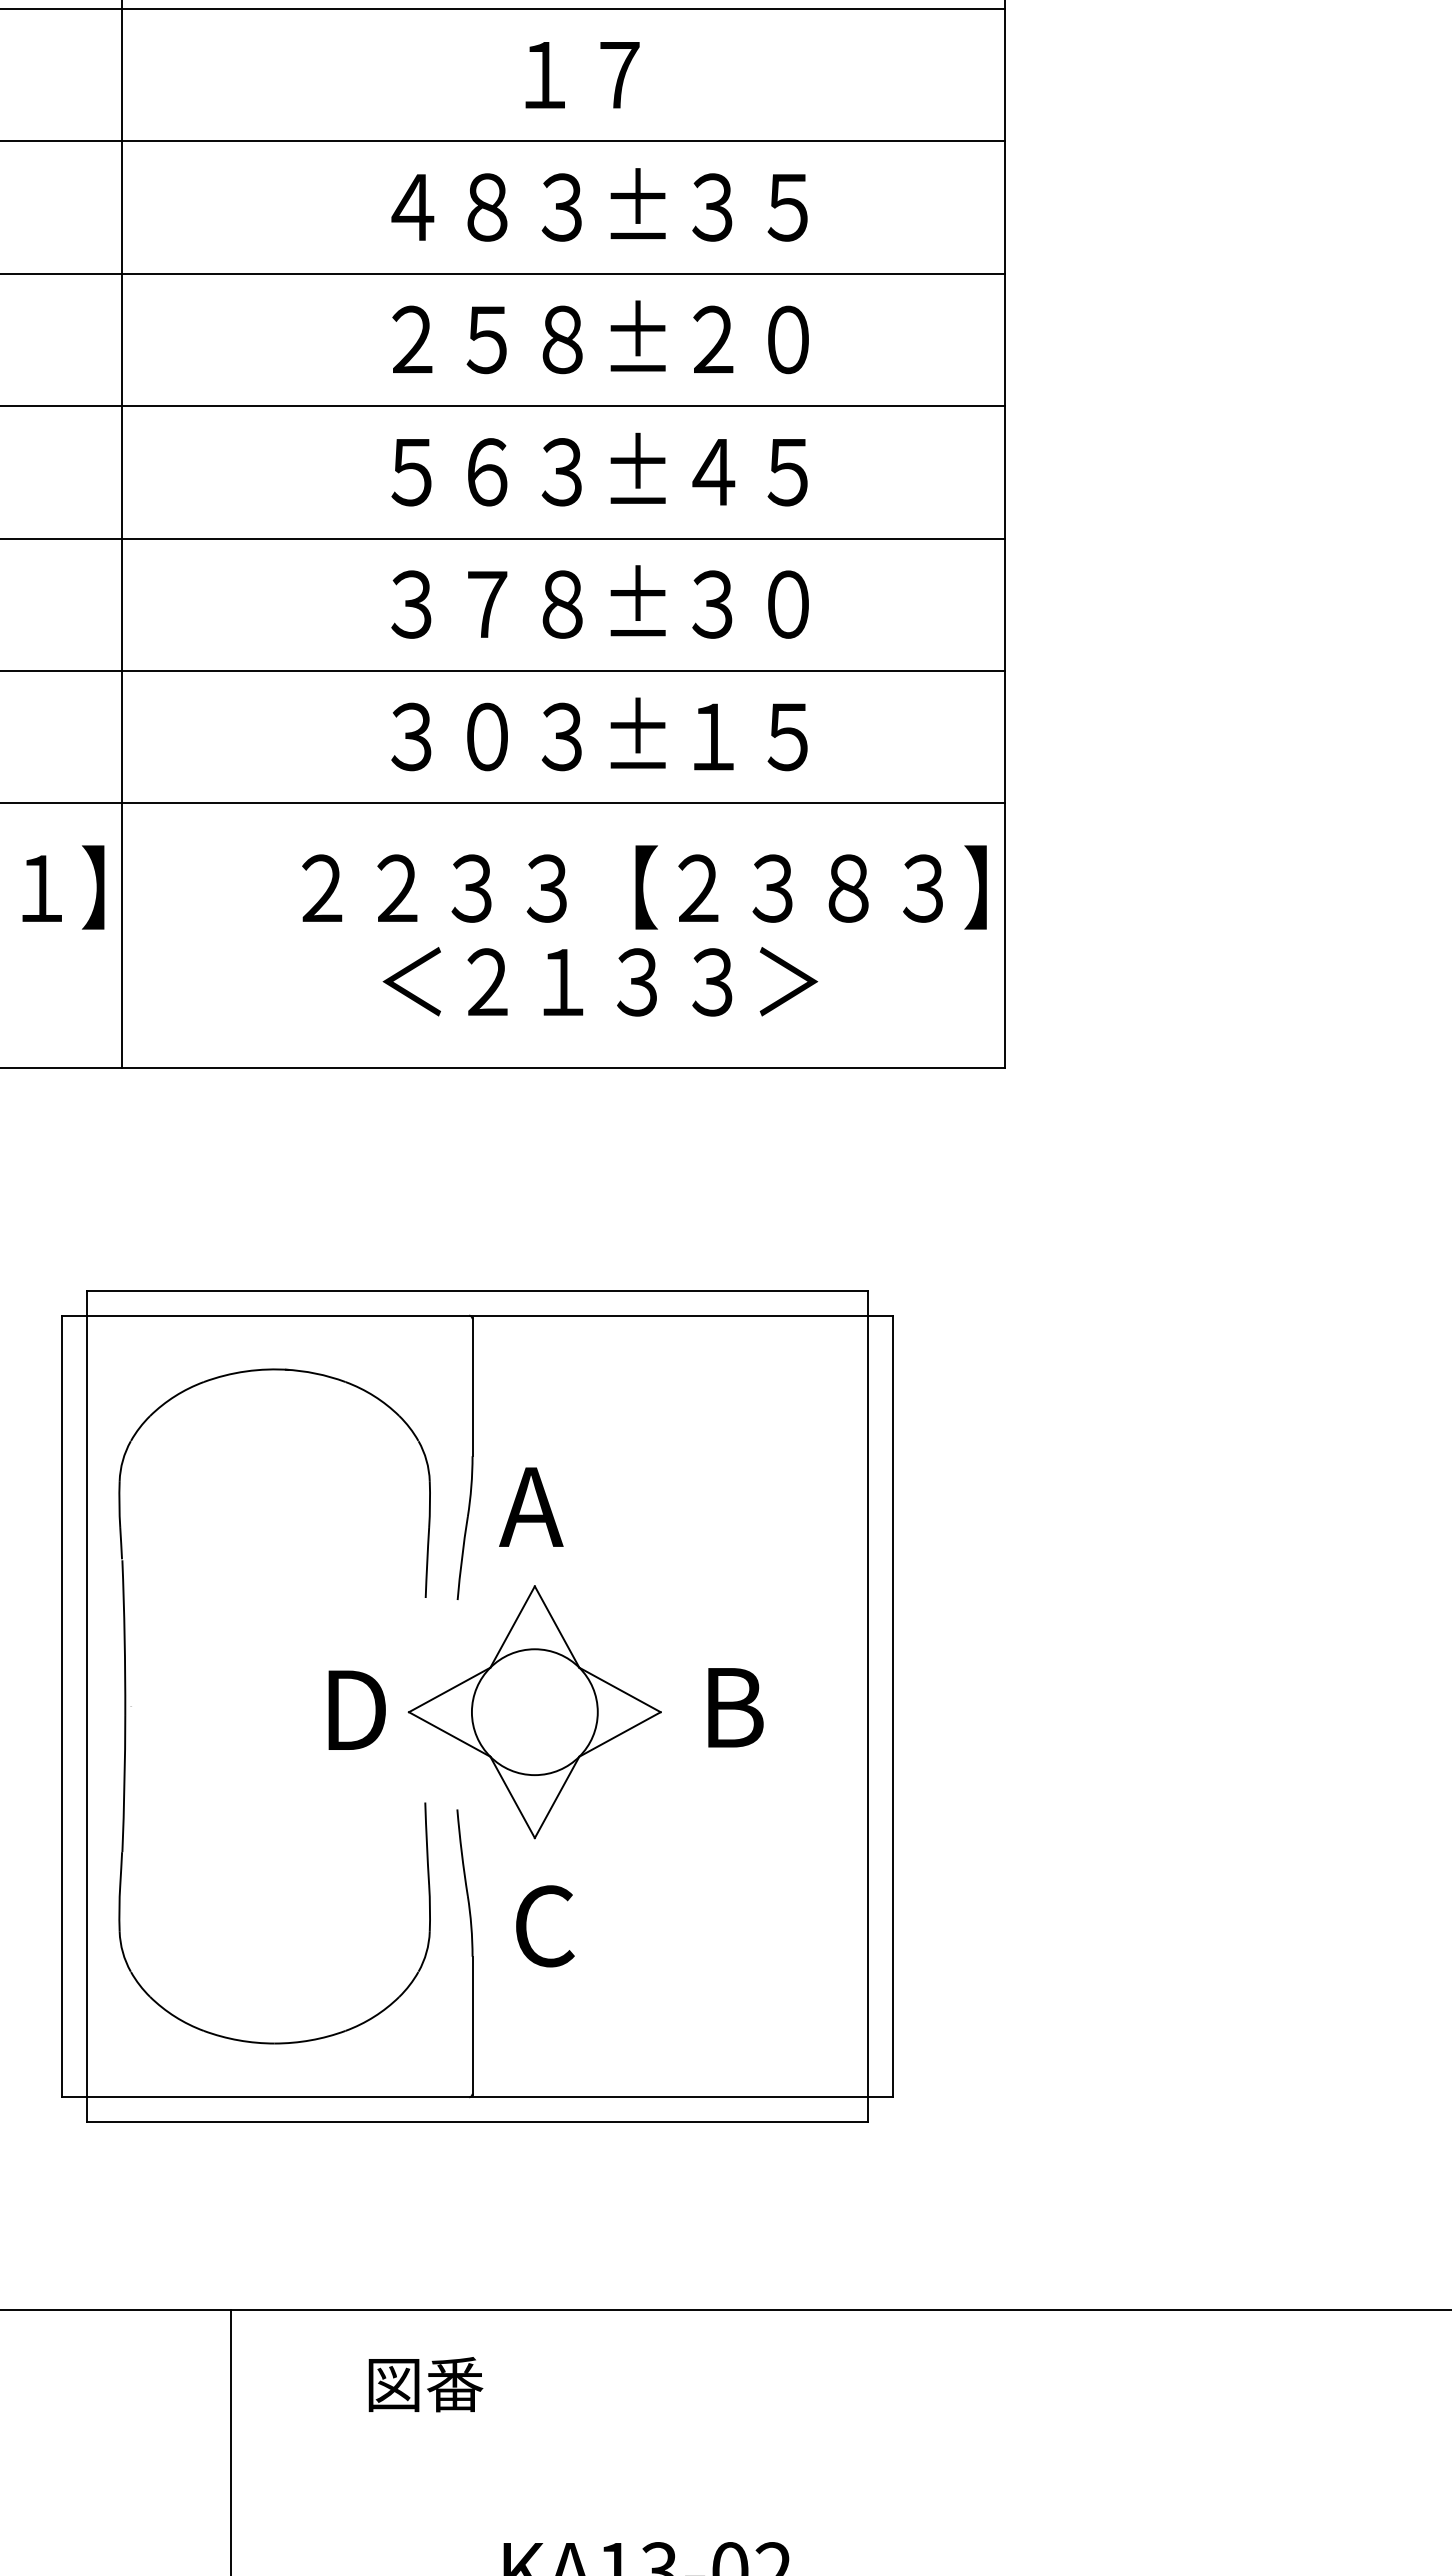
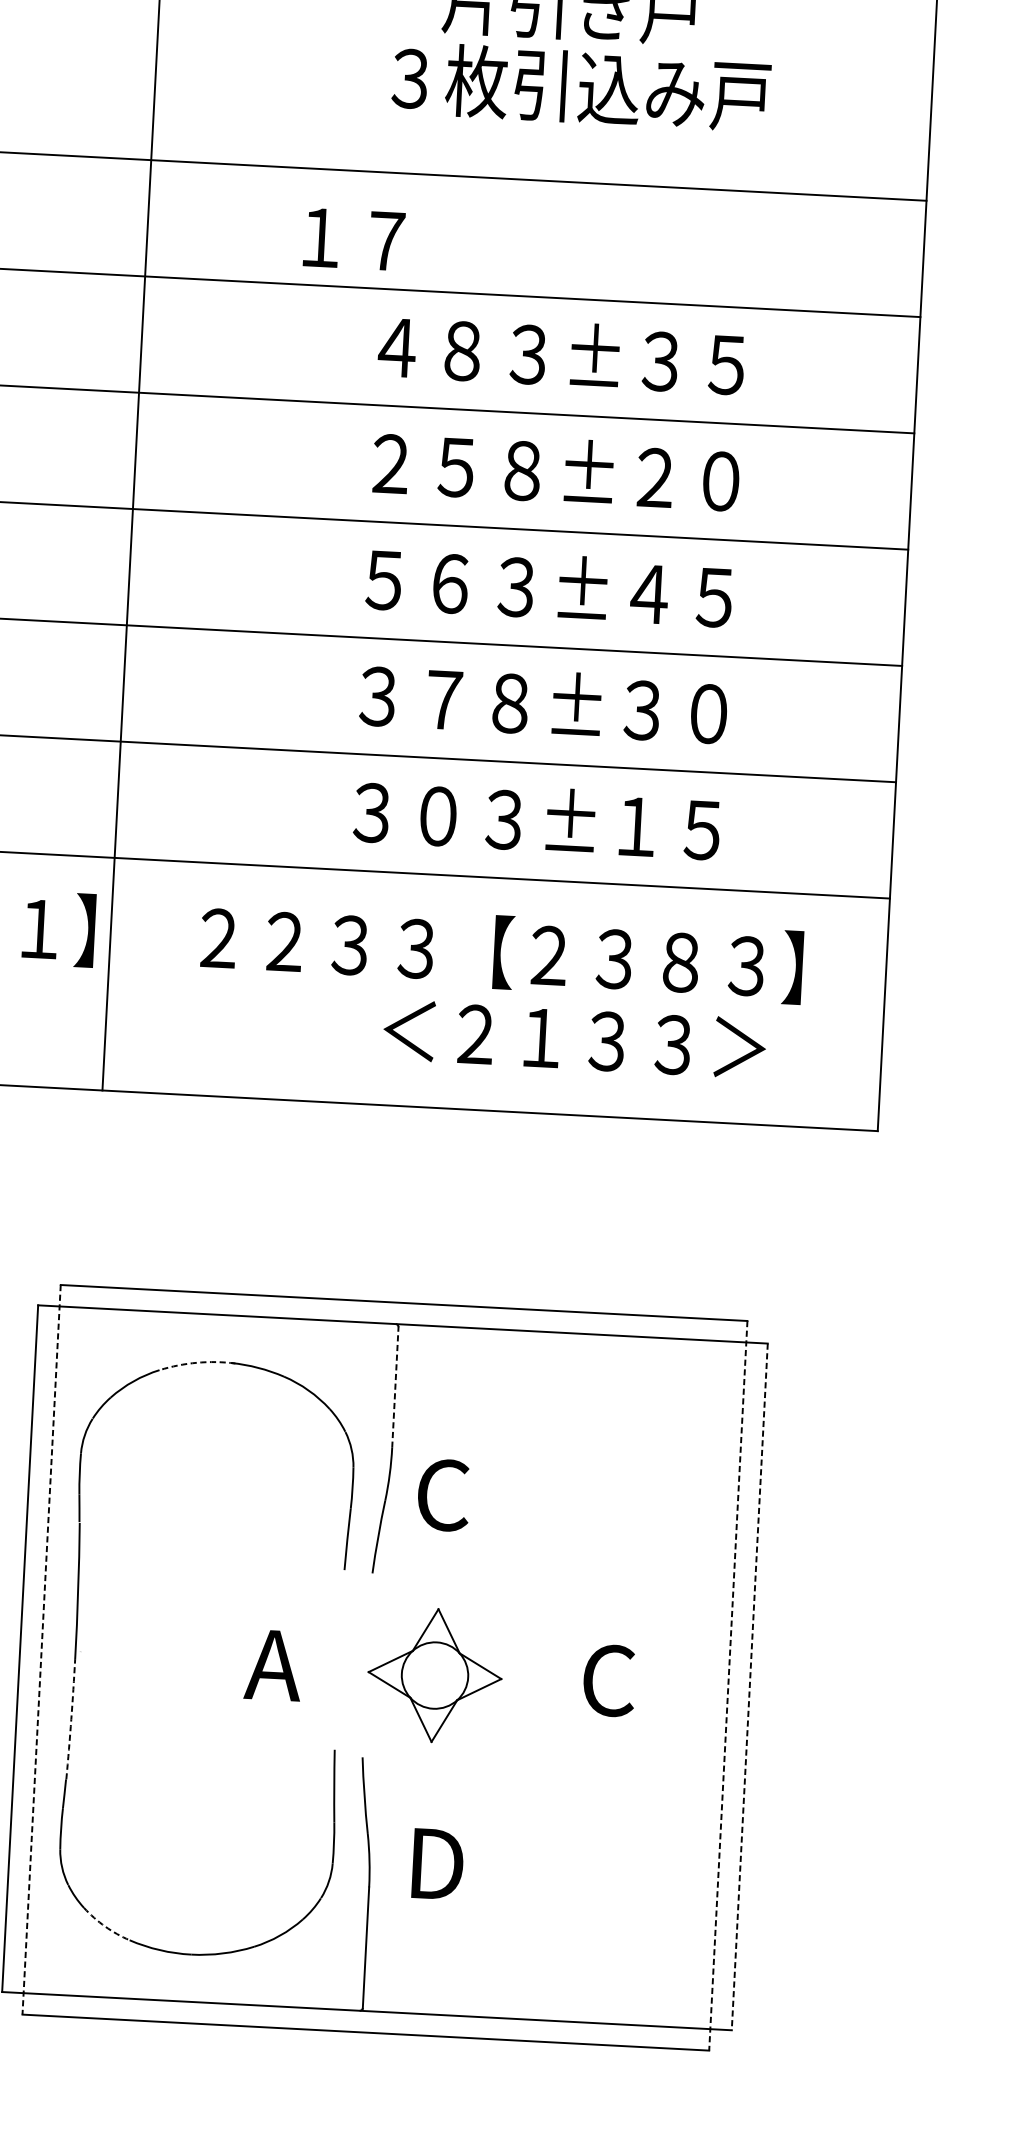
text: (582, 75) -> (354, 239), moved
text: (644, 887) -> (501, 952), moved
text: (600, 981) -> (574, 1039), moved
arc: (246, 1371) -> (197, 1362), solid -> dashed
line: (472, 1386) -> (395, 1386), solid -> dashed
text: (531, 1507) -> (441, 1495), A -> C
line: (86, 1706) -> (41, 1649), solid -> dashed
line: (868, 1706) -> (728, 1685), solid -> dashed
line: (892, 1706) -> (749, 1686), solid -> dashed
text: (733, 1707) -> (609, 1680), B -> C
text: (351, 1709) -> (274, 1664), D -> A
part: (534, 1712) -> (434, 1675), size x0.6
arc: (124, 1783) -> (71, 1719), solid -> dashed
text: (546, 1926) -> (435, 1864), C -> D
arc: (175, 2016) -> (105, 1926), solid -> dashed

